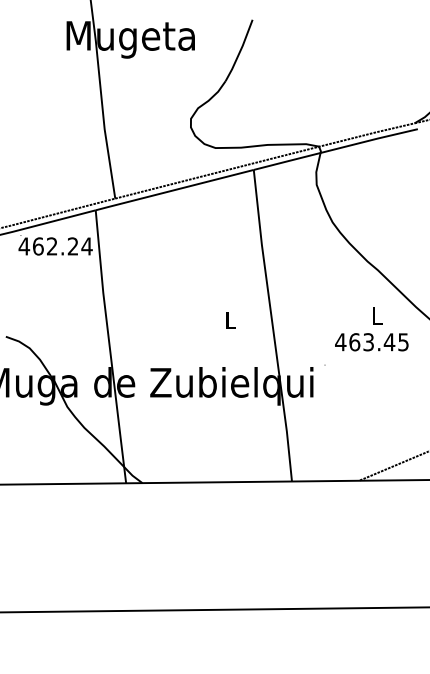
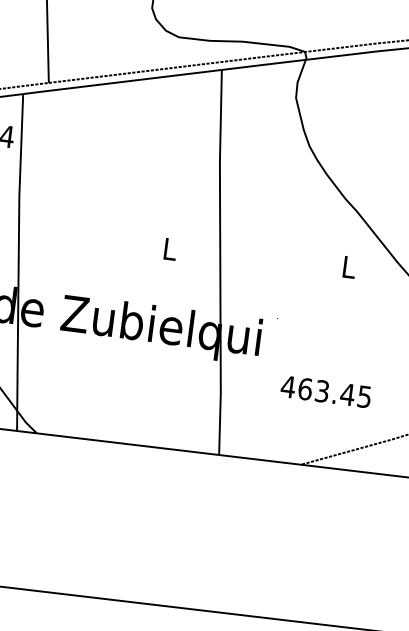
text: (371, 342) -> (325, 392), moved

